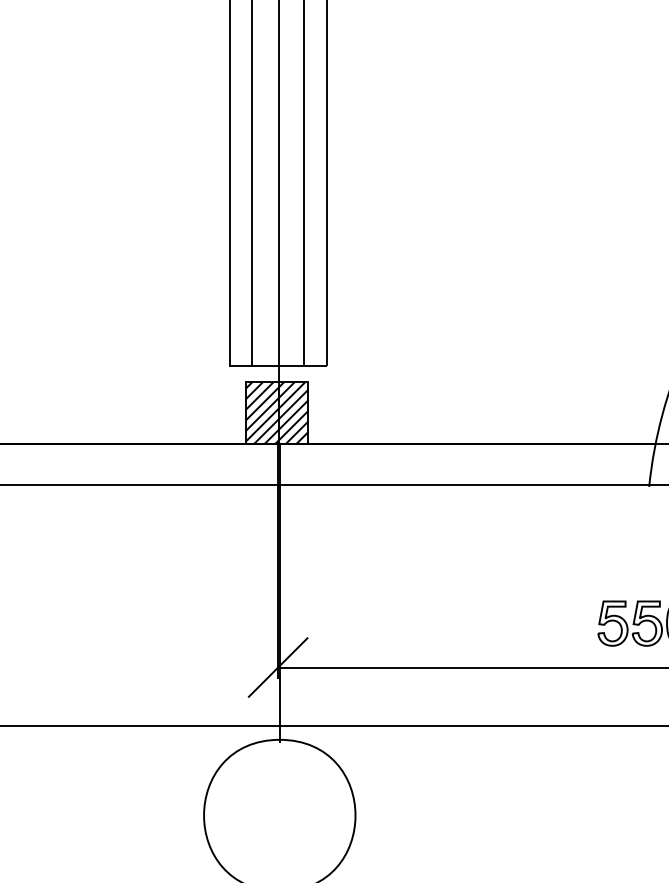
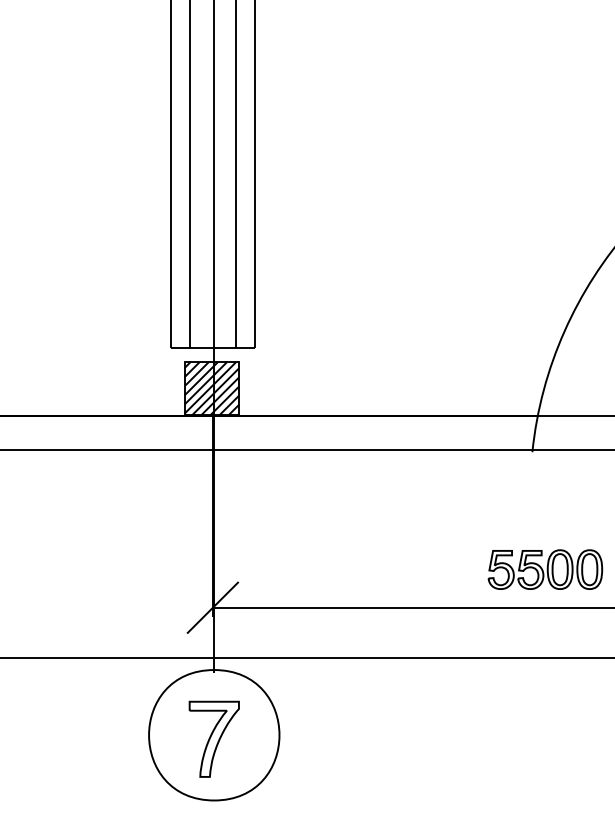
part: (278, 819) -> (213, 738), added

